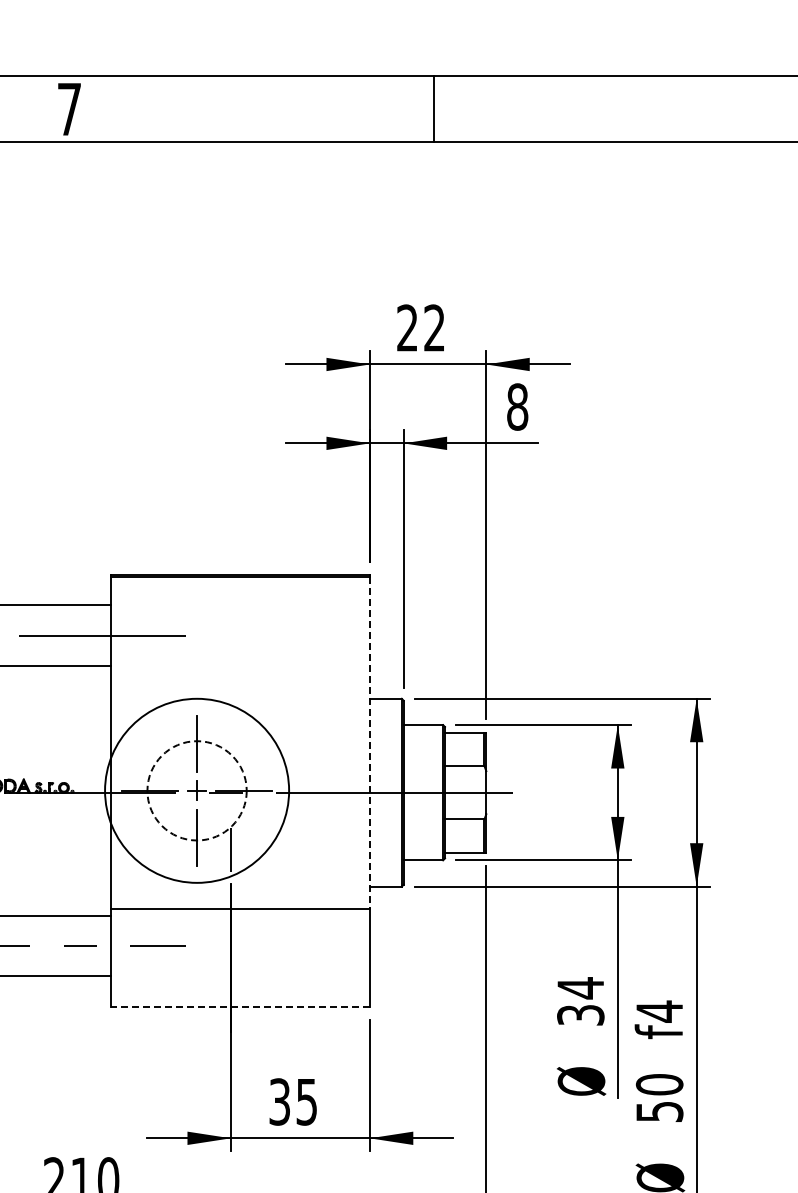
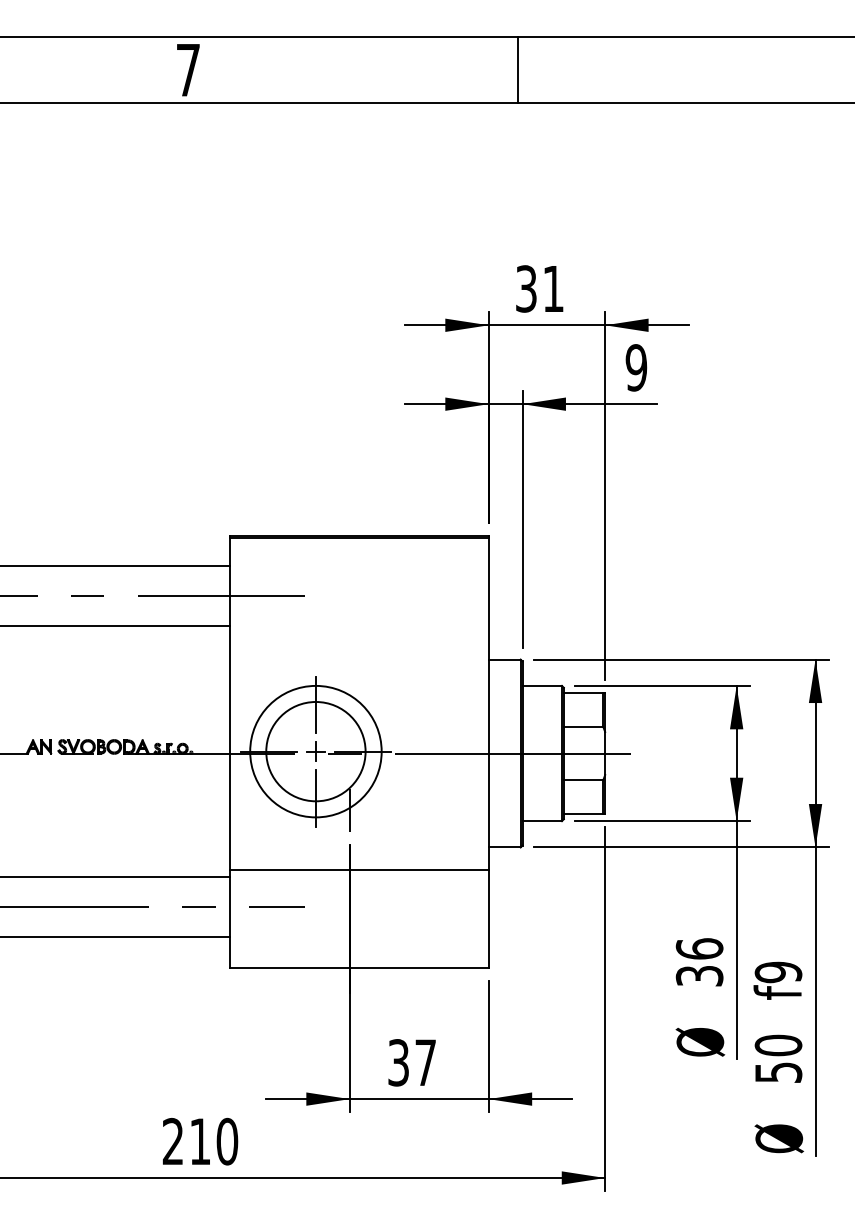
line: (433, 108) -> (517, 69), moved
text: (420, 327) -> (539, 288), 22 -> 31
text: (517, 406) -> (636, 367), 8 -> 9
line: (369, 743) -> (488, 704), dashed -> solid
circle: (196, 790) -> (315, 751), dashed -> solid
circle: (196, 790) -> (315, 751), size x0.71
text: (580, 987) -> (699, 948), 34 -> 36
line: (240, 1006) -> (359, 967), dashed -> solid
text: (659, 1011) -> (778, 972), f4 -> f9
text: (306, 1101) -> (425, 1062), 35 -> 37

